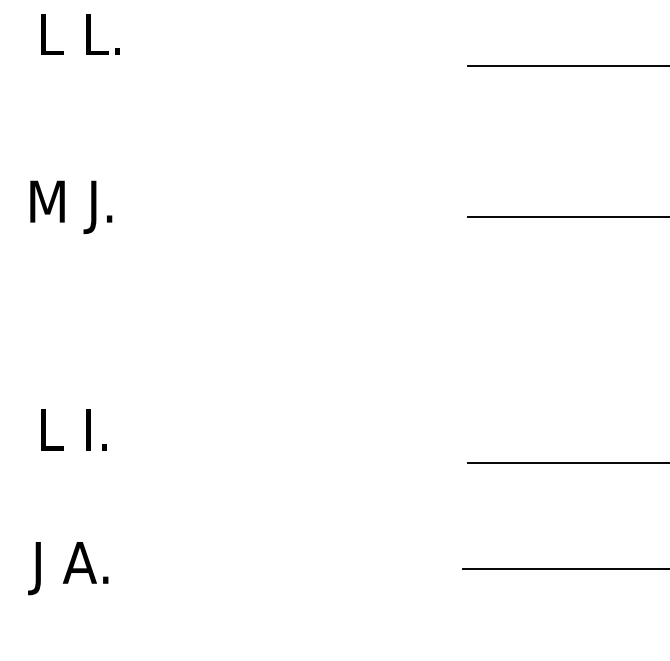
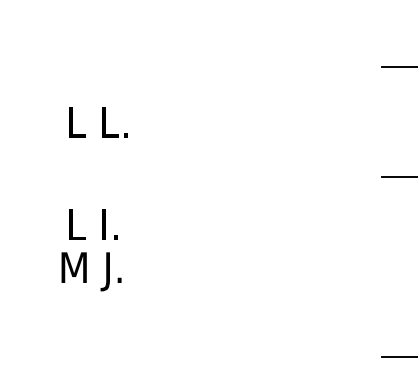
text: (80, 34) -> (98, 122), moved
text: (71, 206) -> (91, 271), moved
text: (73, 429) -> (93, 224), moved

